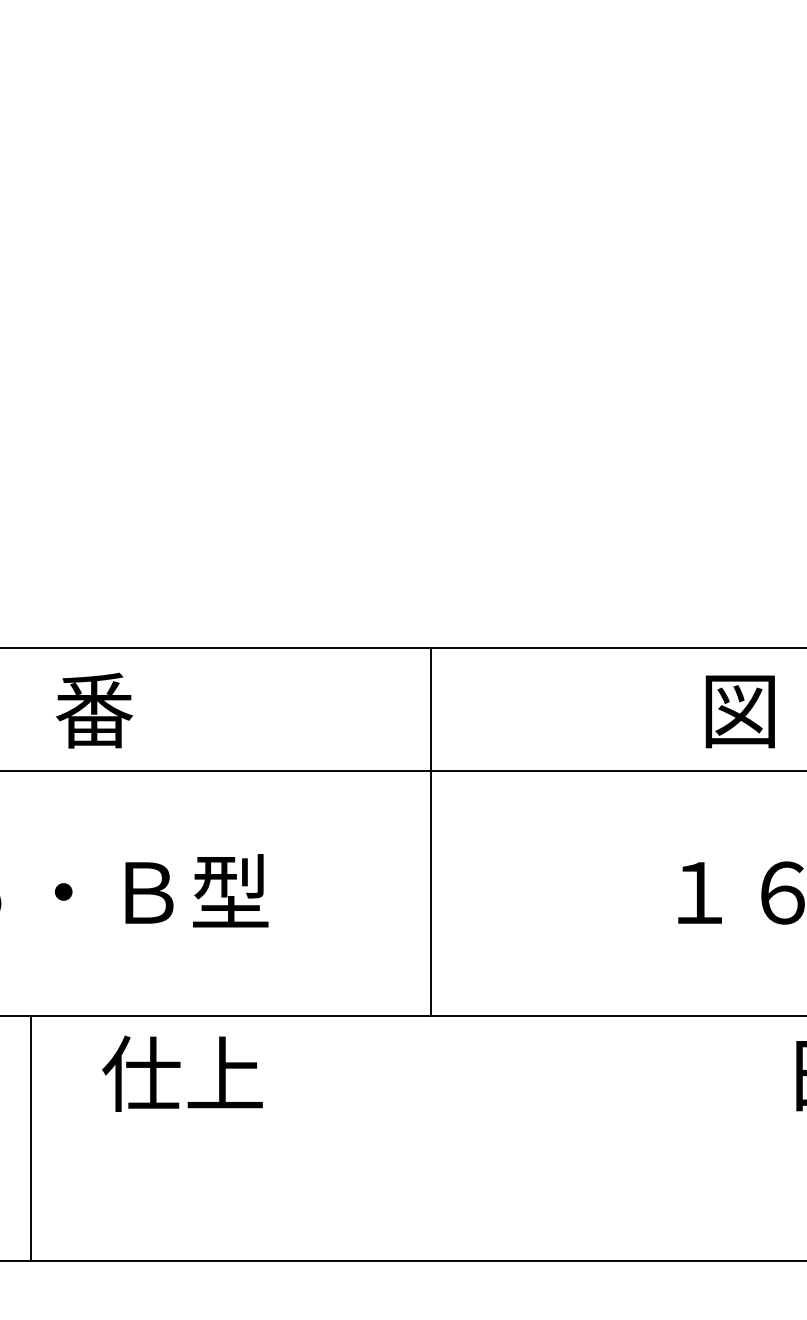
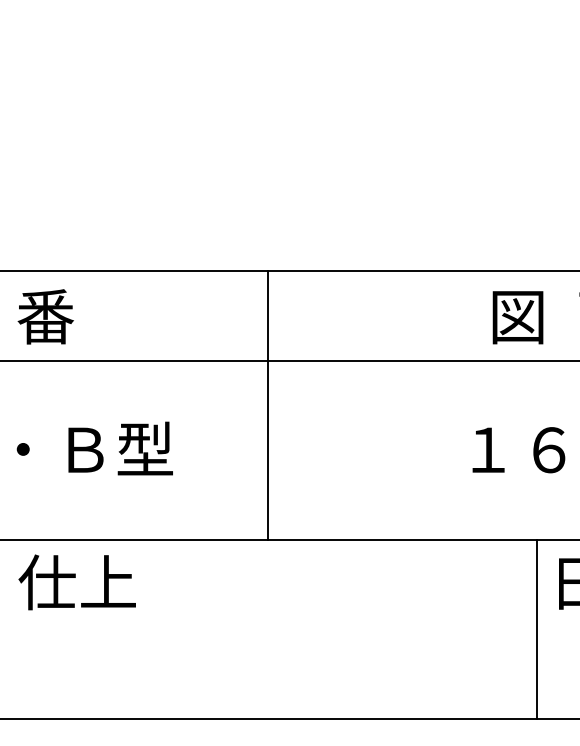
line: (431, 831) -> (268, 405), moved
text: (182, 1073) -> (77, 582), moved
line: (765, 1137) -> (536, 628), added

